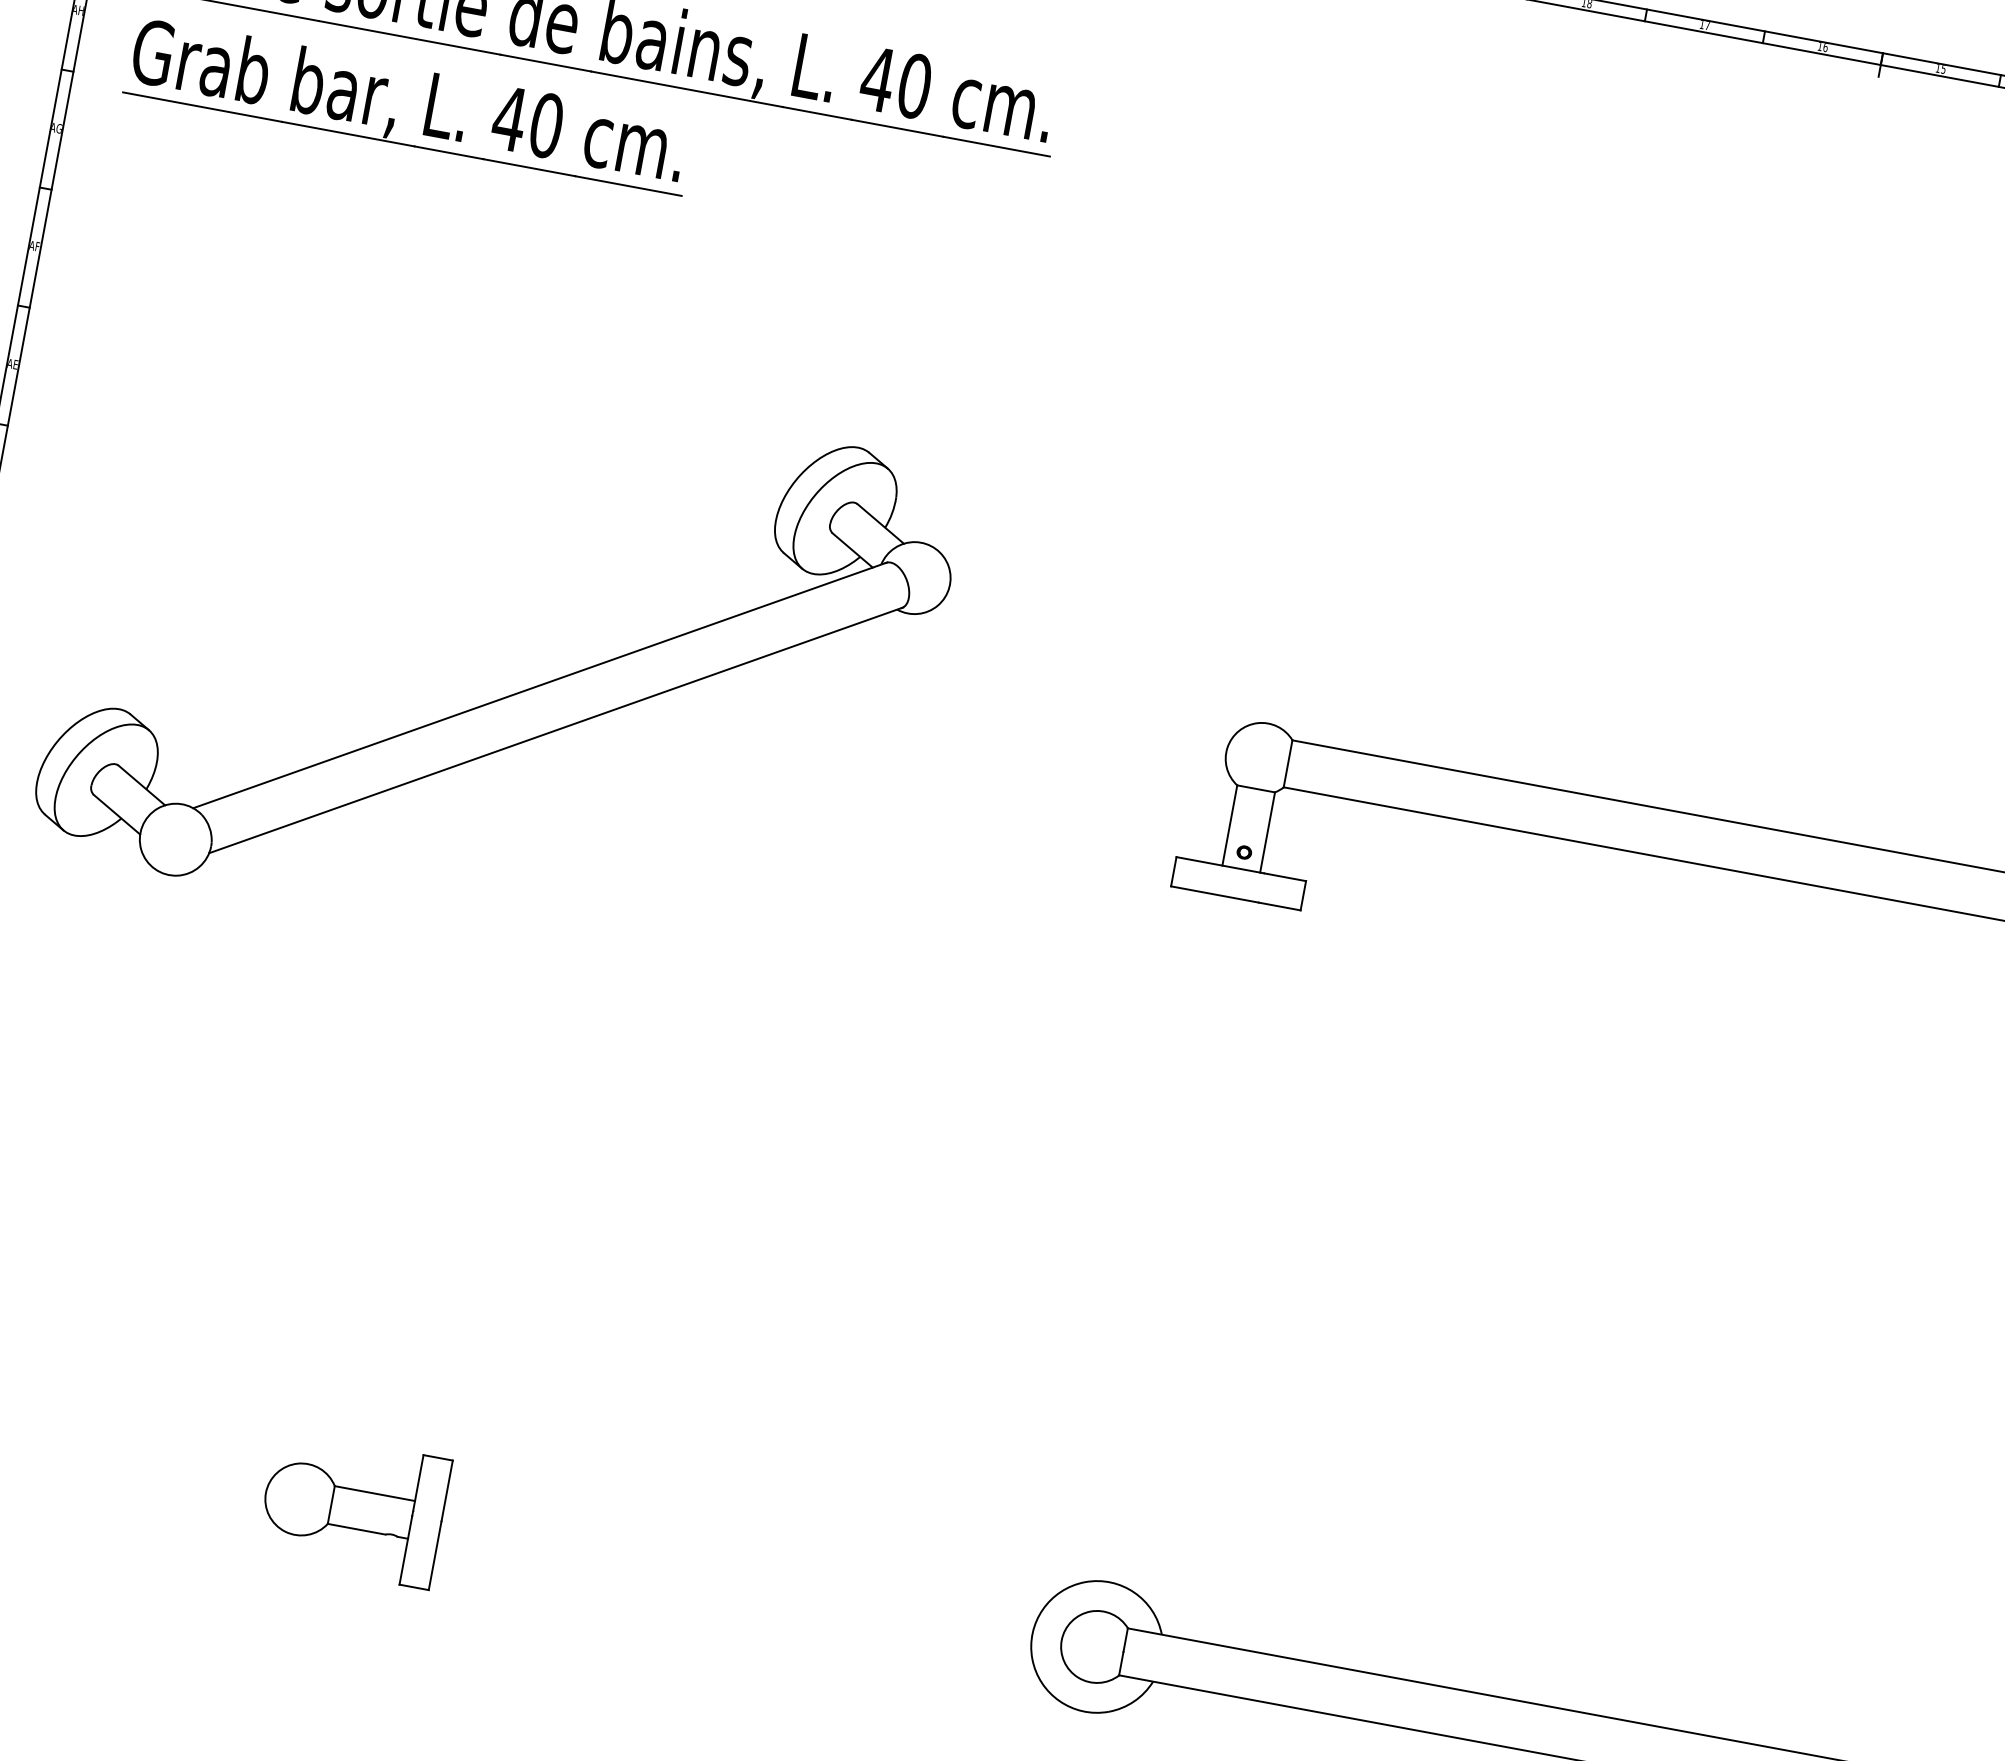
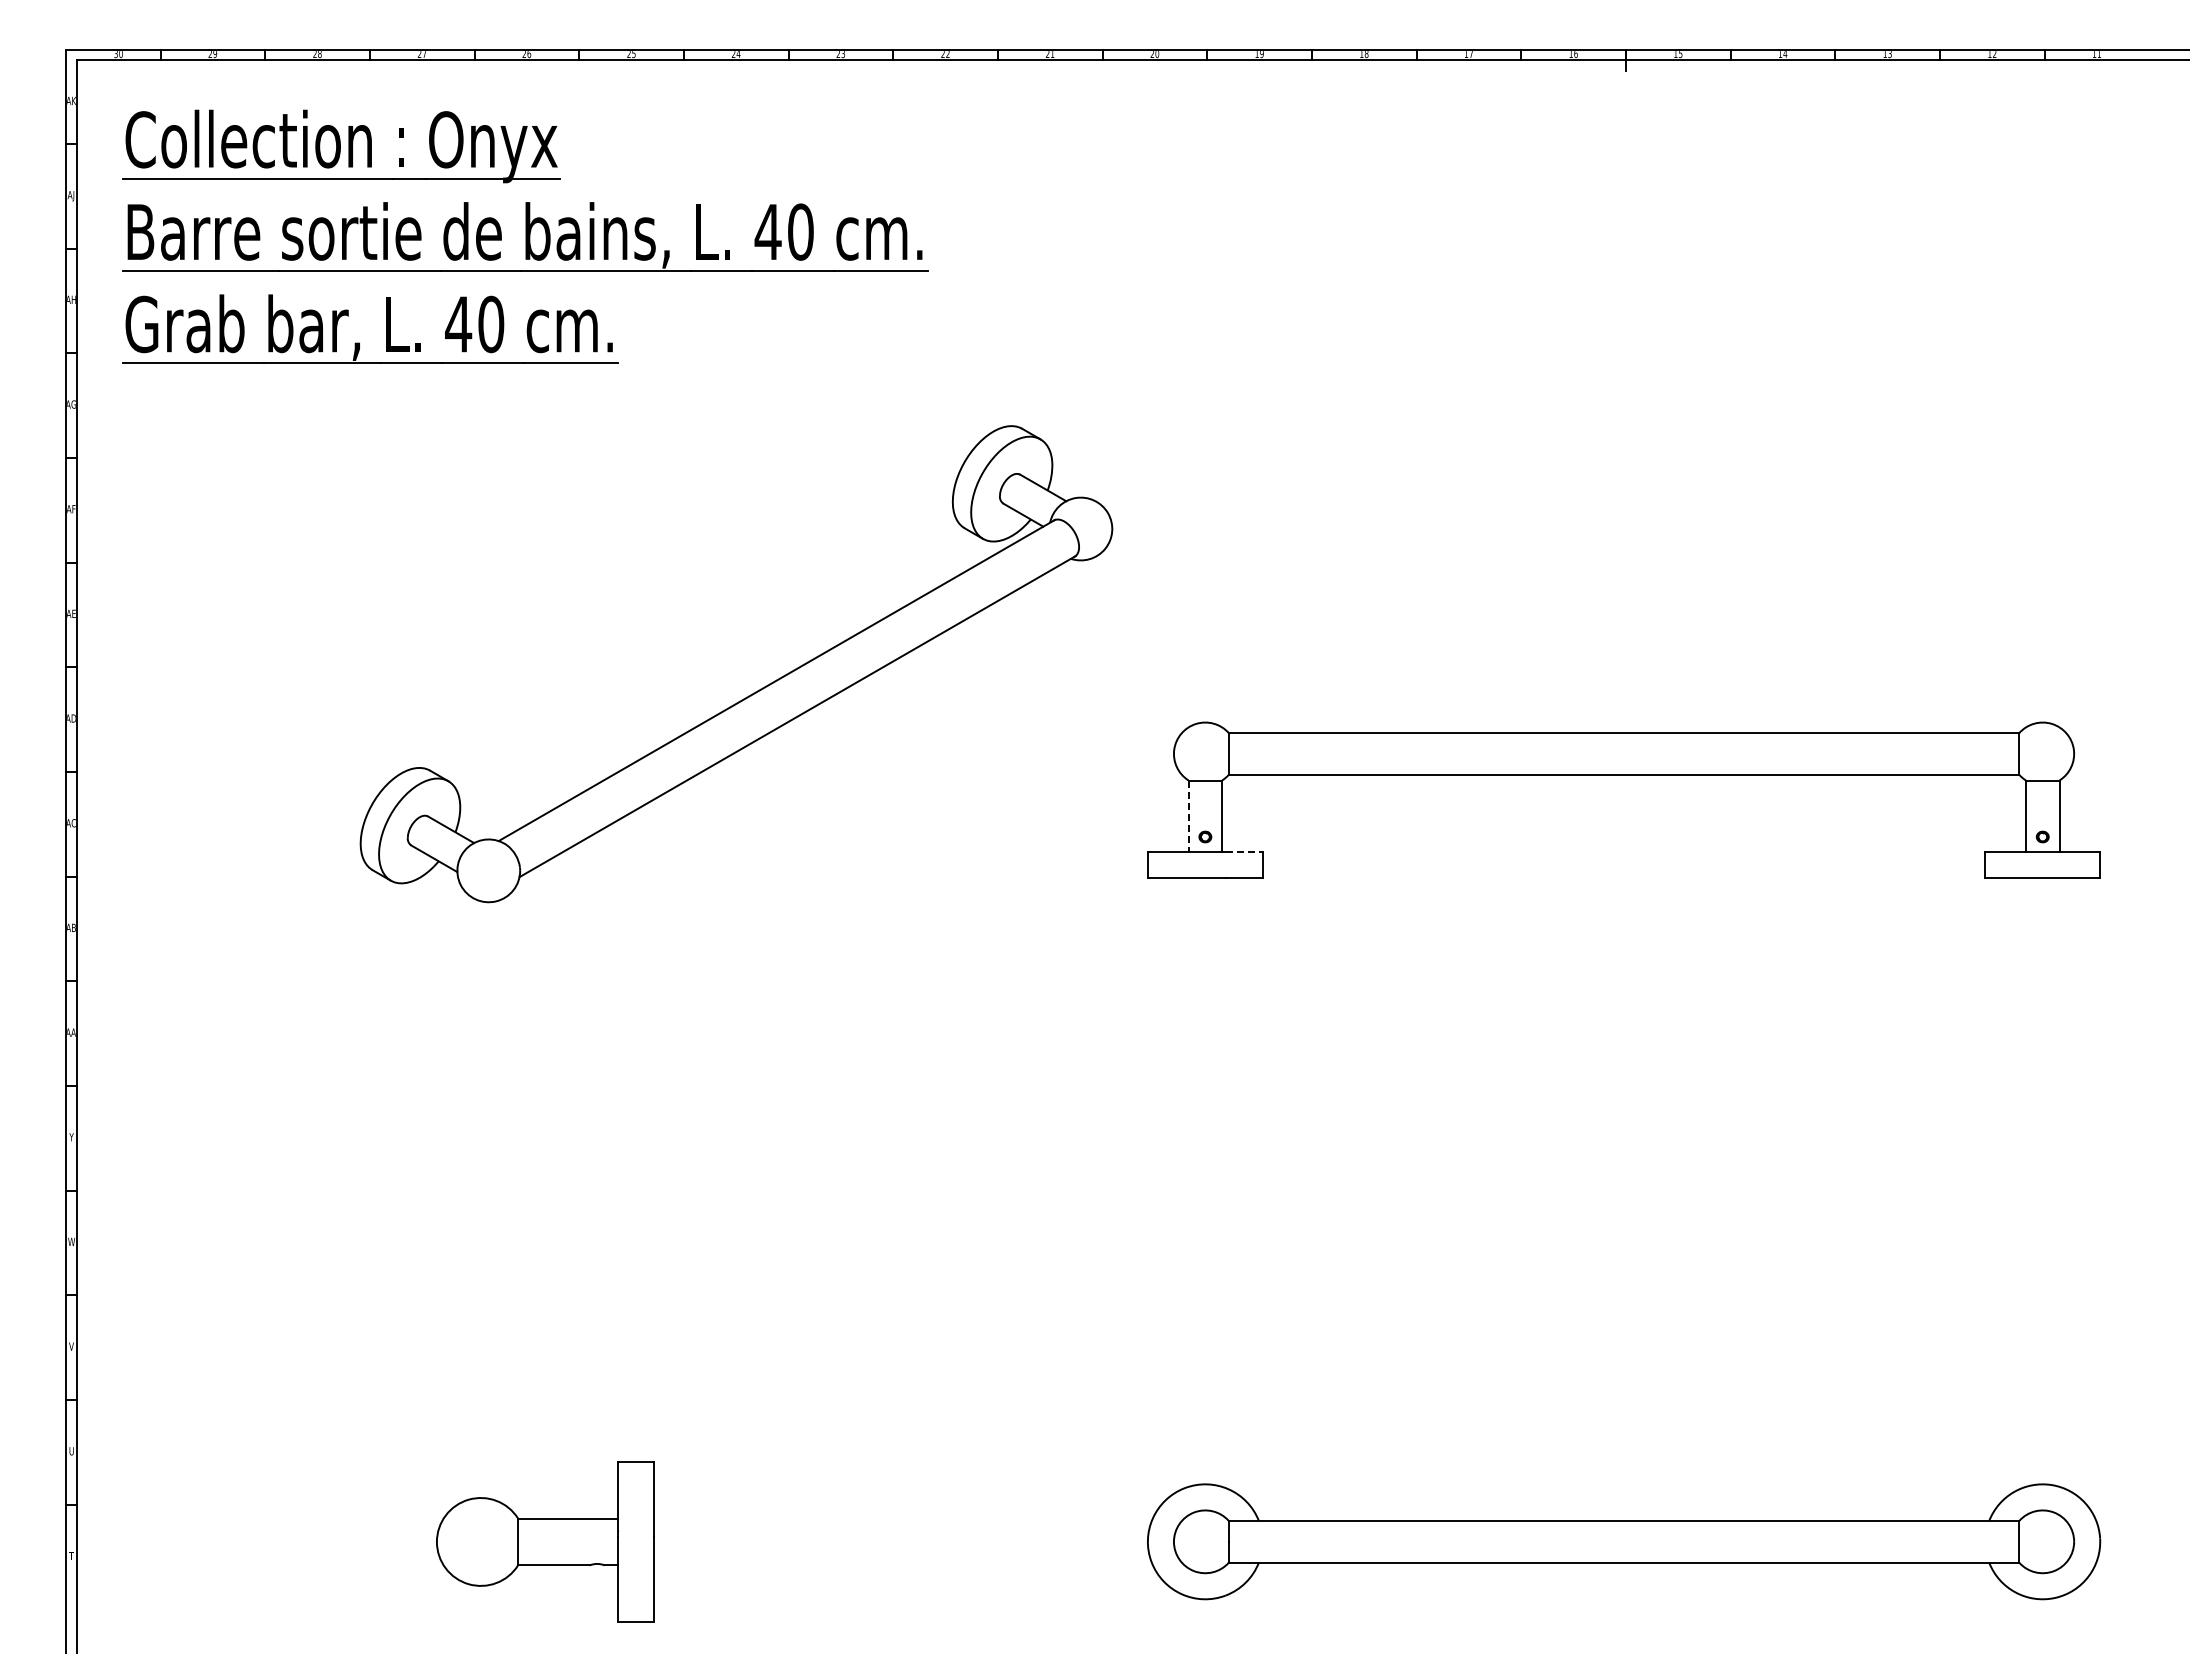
part: (511, 693) -> (753, 692), moved
line: (1229, 825) -> (1188, 816), solid -> dashed
line: (1285, 877) -> (1244, 851), solid -> dashed
part: (353, 1508) -> (545, 1541), size x1.4

